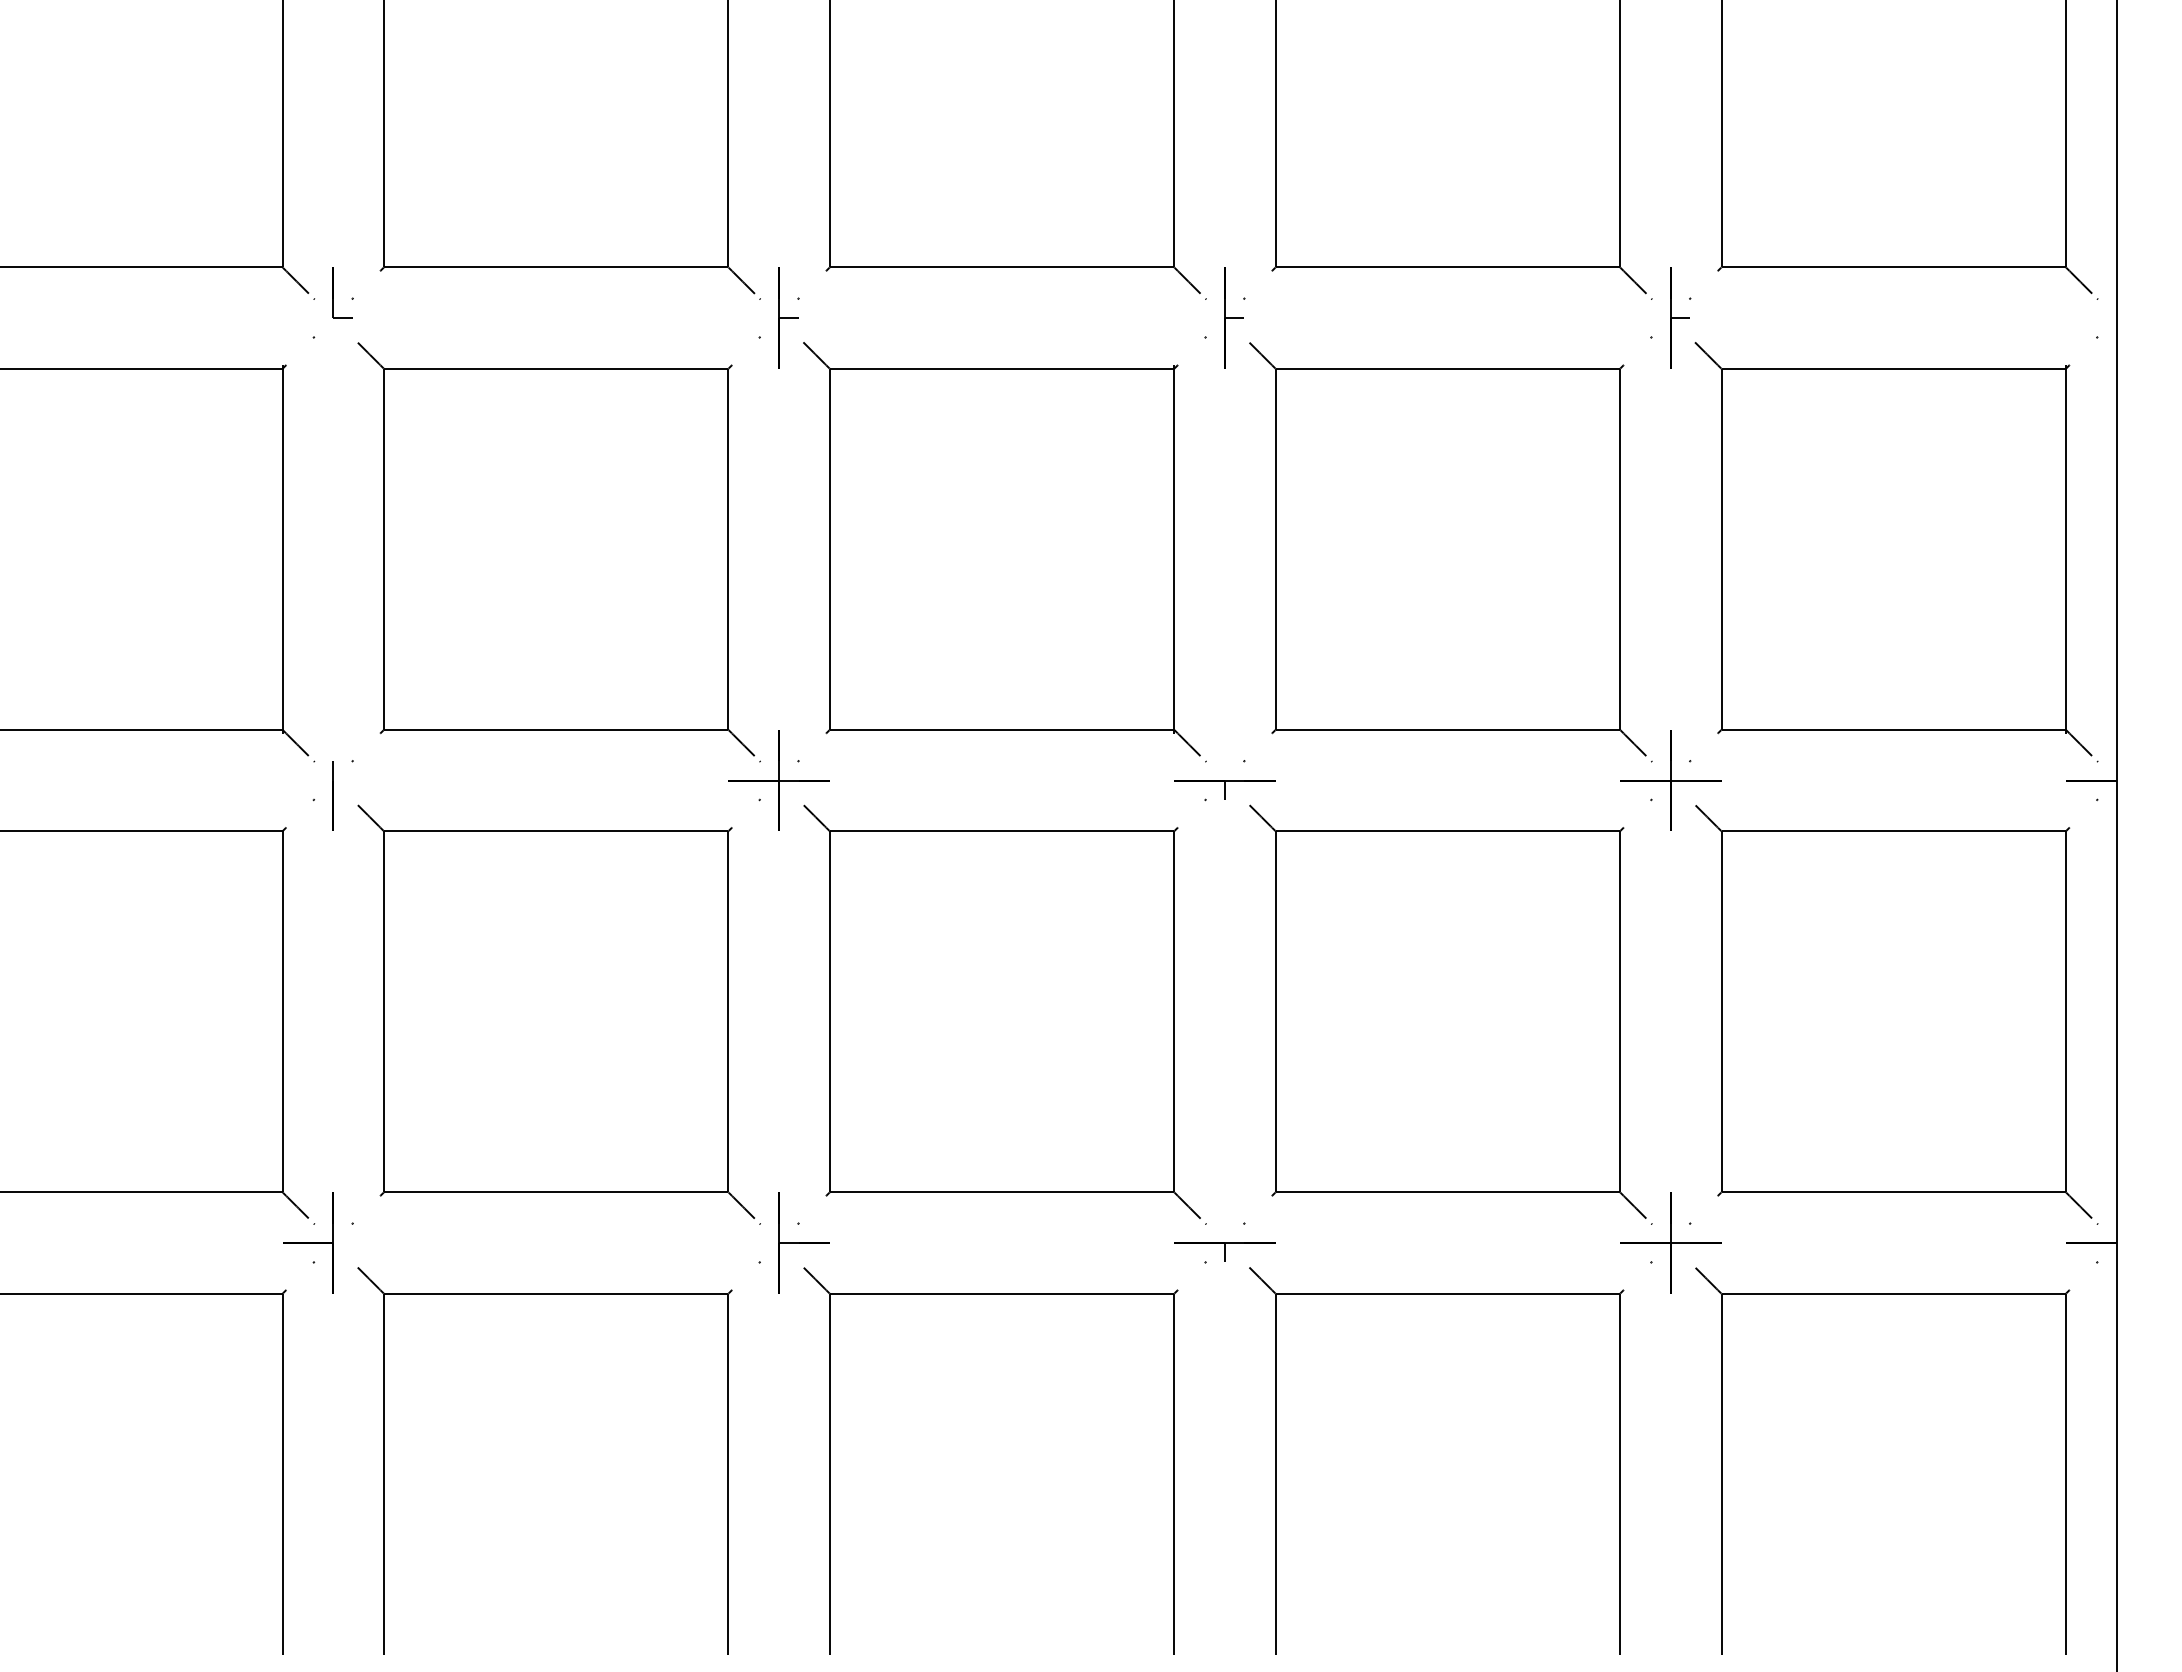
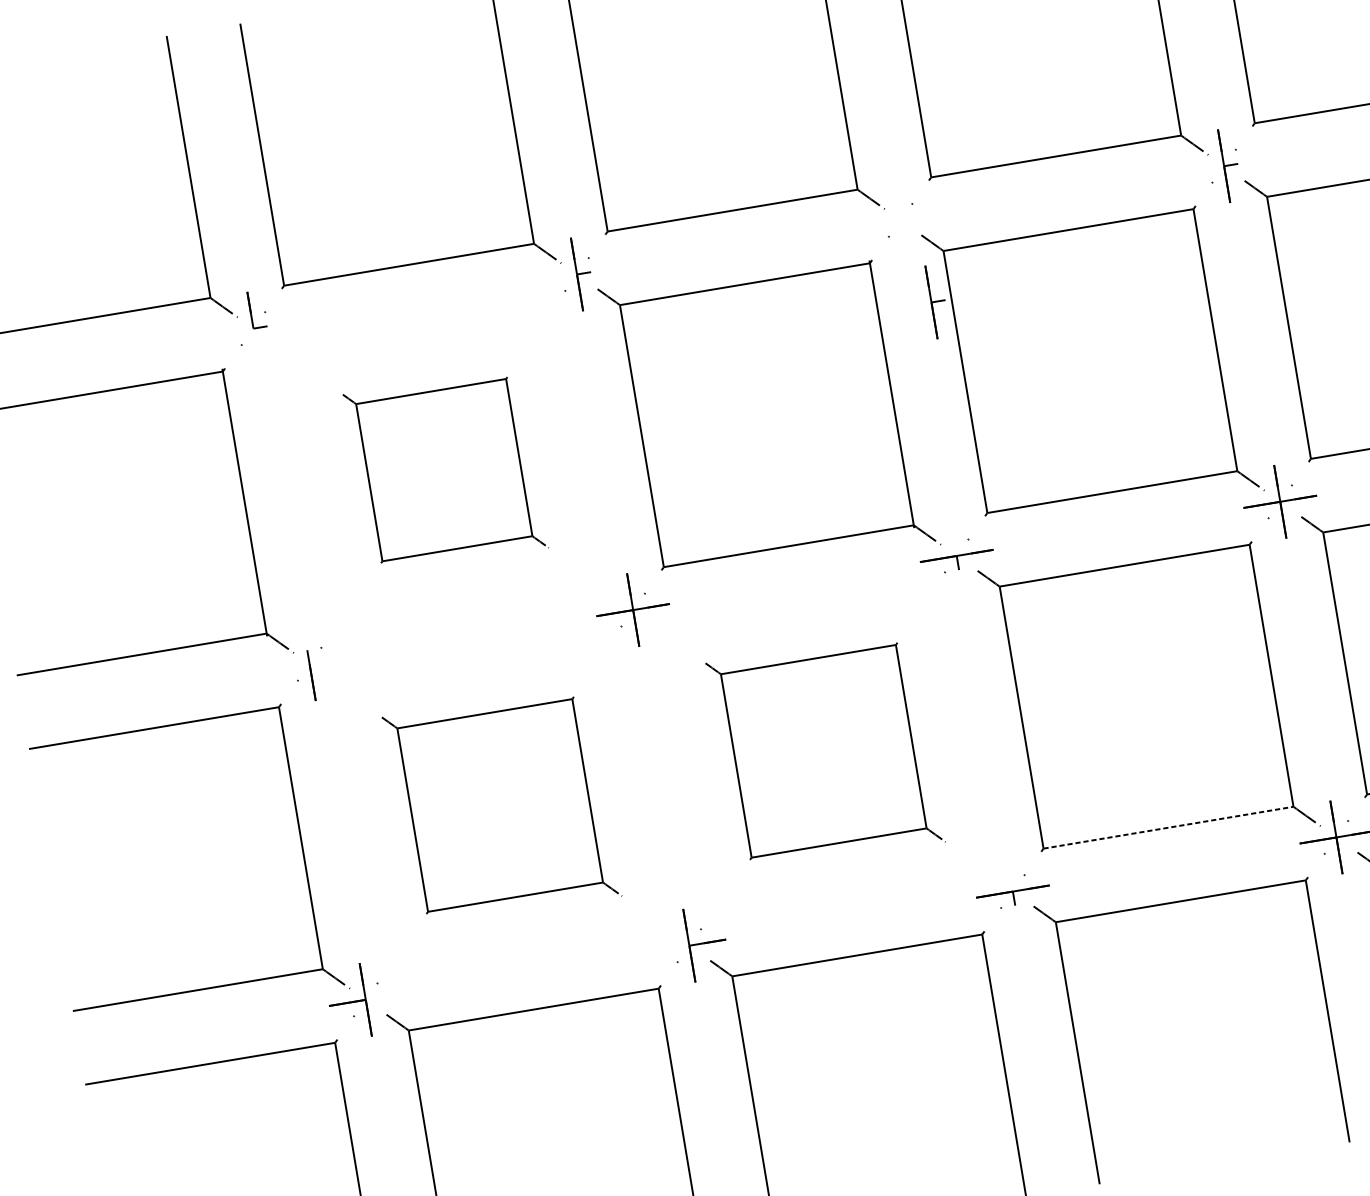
part: (1233, 317) -> (937, 301), moved
part: (558, 552) -> (445, 471), size x0.6
part: (558, 1014) -> (501, 806), size x0.7
part: (1004, 1014) -> (825, 752), size x0.7
line: (1448, 1192) -> (1168, 827), solid -> dashed

